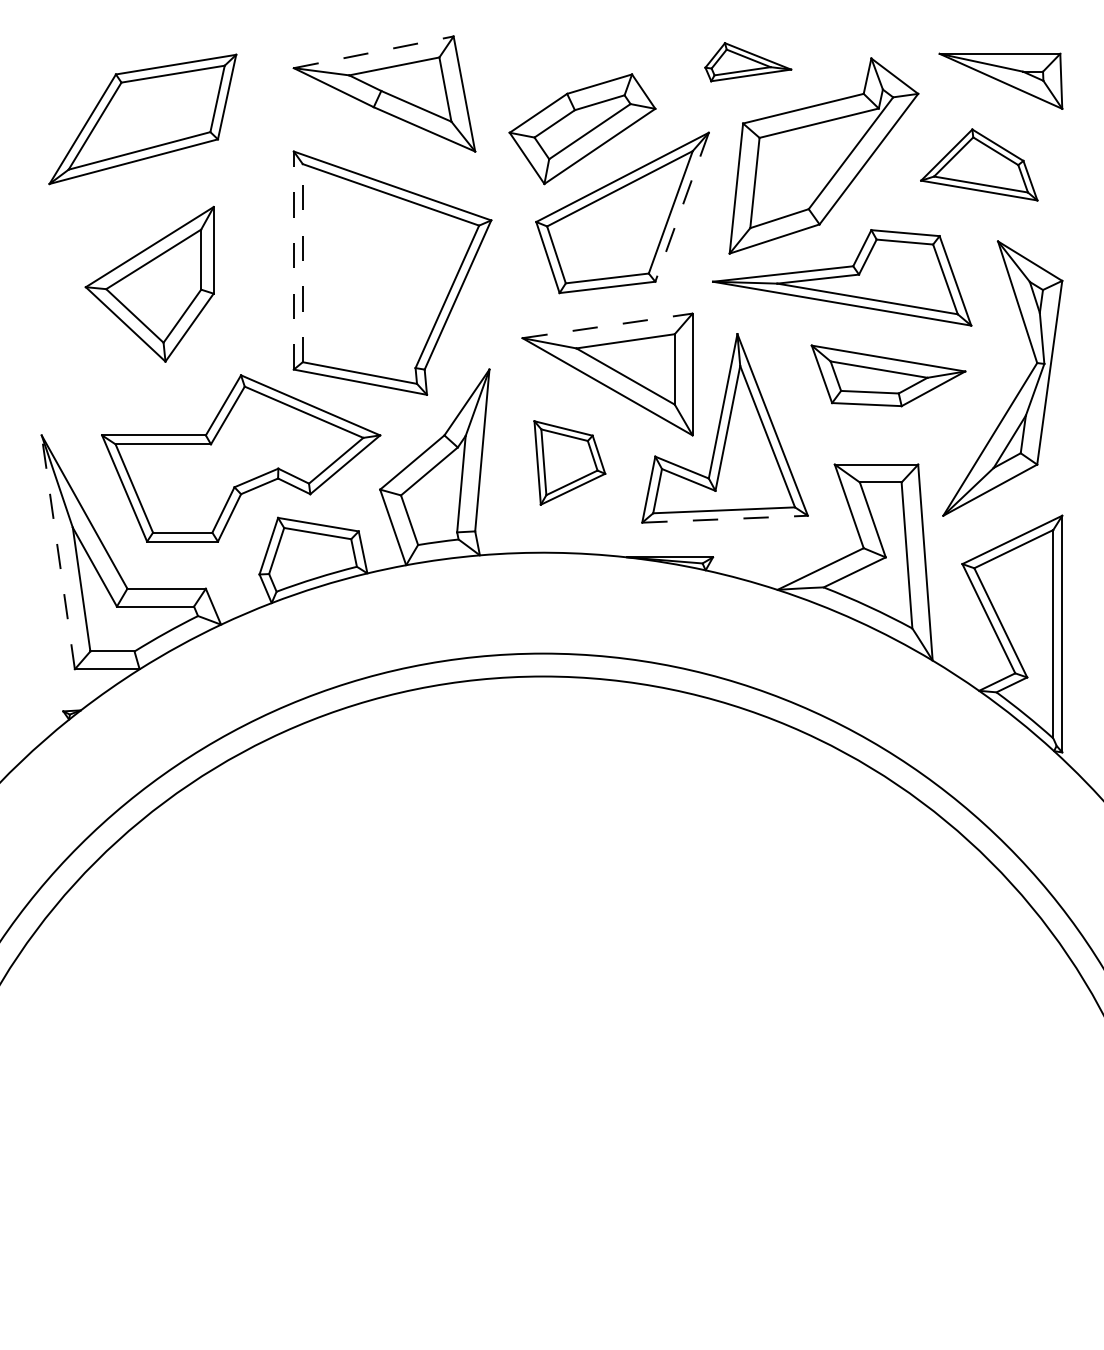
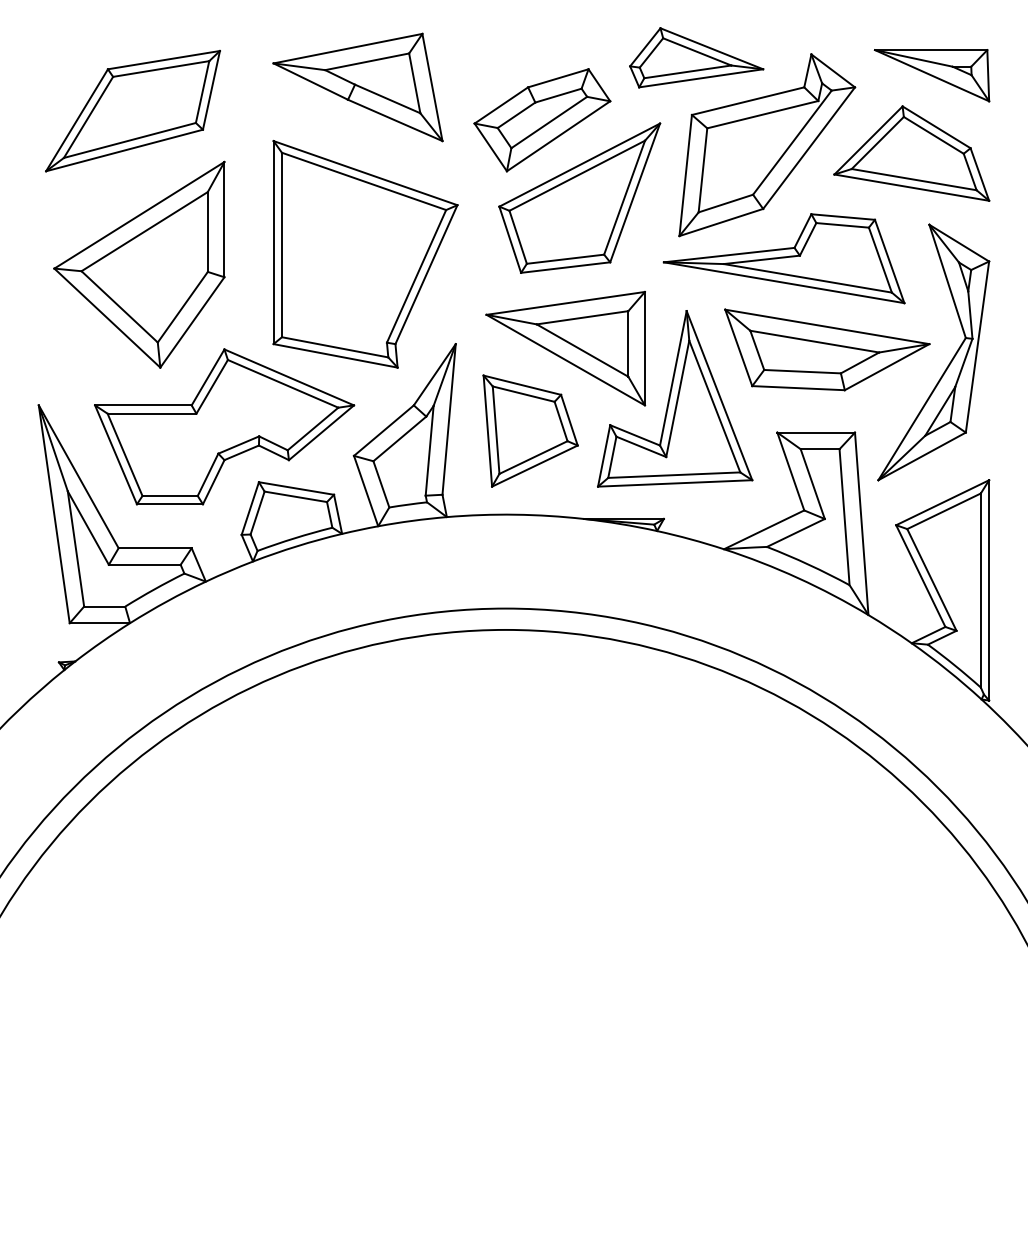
line: (374, 52) -> (348, 48), dashed -> solid
part: (747, 61) -> (696, 57), size x1.67
part: (978, 164) -> (911, 153), size x1.43
line: (682, 206) -> (635, 192), dashed -> solid
line: (293, 260) -> (273, 242), dashed -> solid
line: (302, 262) -> (281, 244), dashed -> solid
part: (149, 284) -> (139, 264), size x1.43
line: (608, 325) -> (566, 303), dashed -> solid
part: (888, 375) -> (827, 349), size x1.43
part: (569, 462) -> (530, 430), size x1.43
line: (725, 519) -> (675, 483), dashed -> solid
line: (58, 552) -> (54, 514), dashed -> solid

